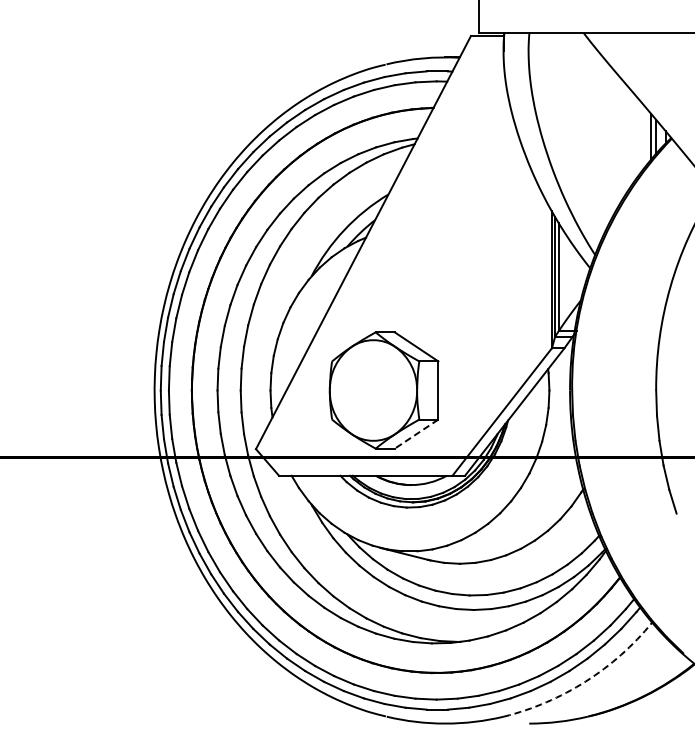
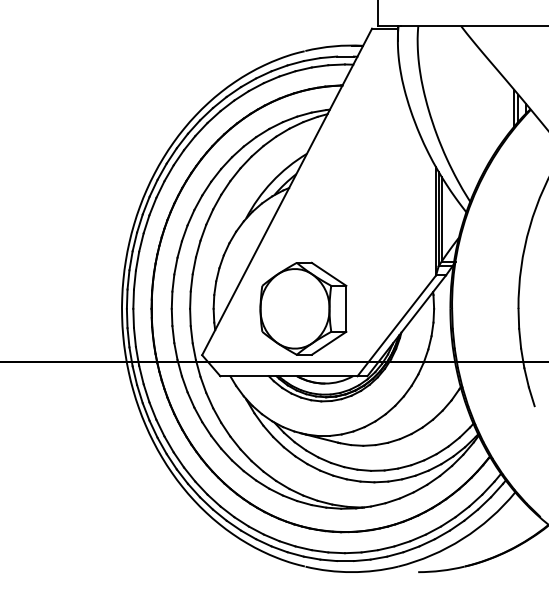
line: (416, 434) -> (329, 343), dashed -> solid
arc: (585, 681) -> (462, 538), dashed -> solid

